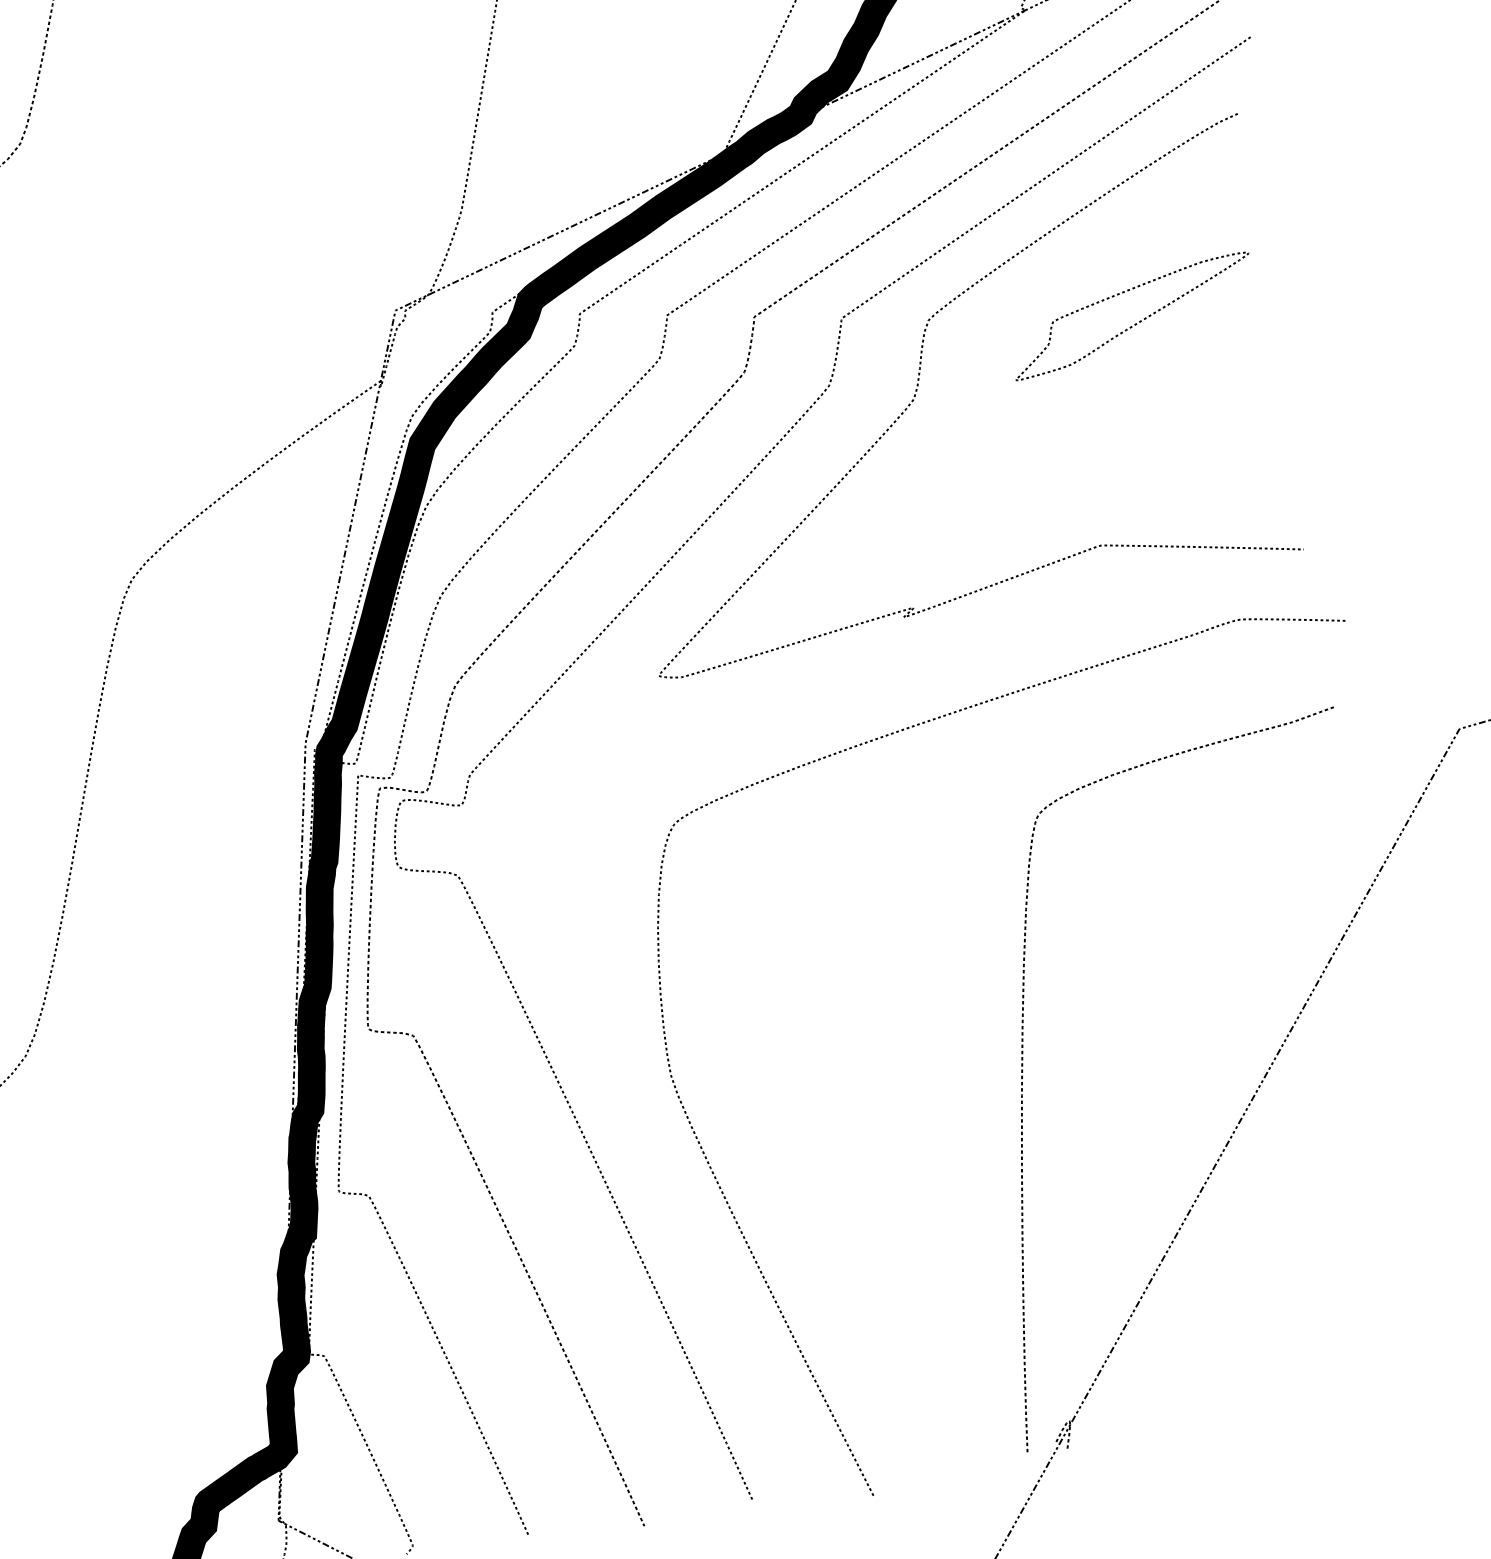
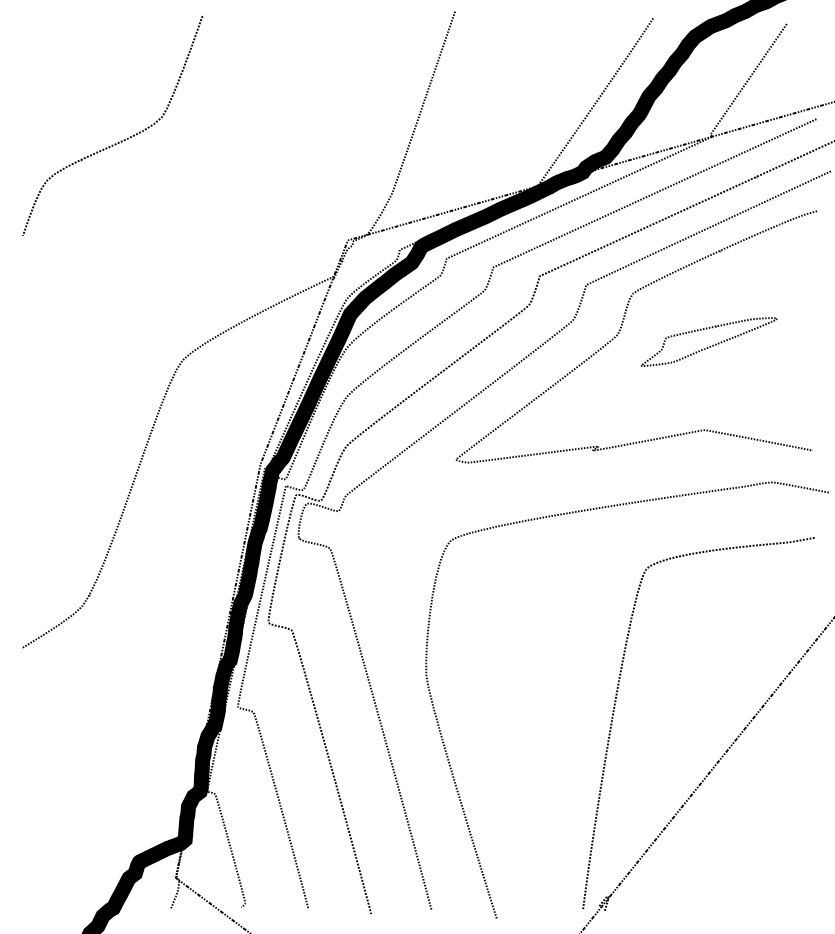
part: (1130, 315) -> (708, 341), moved

